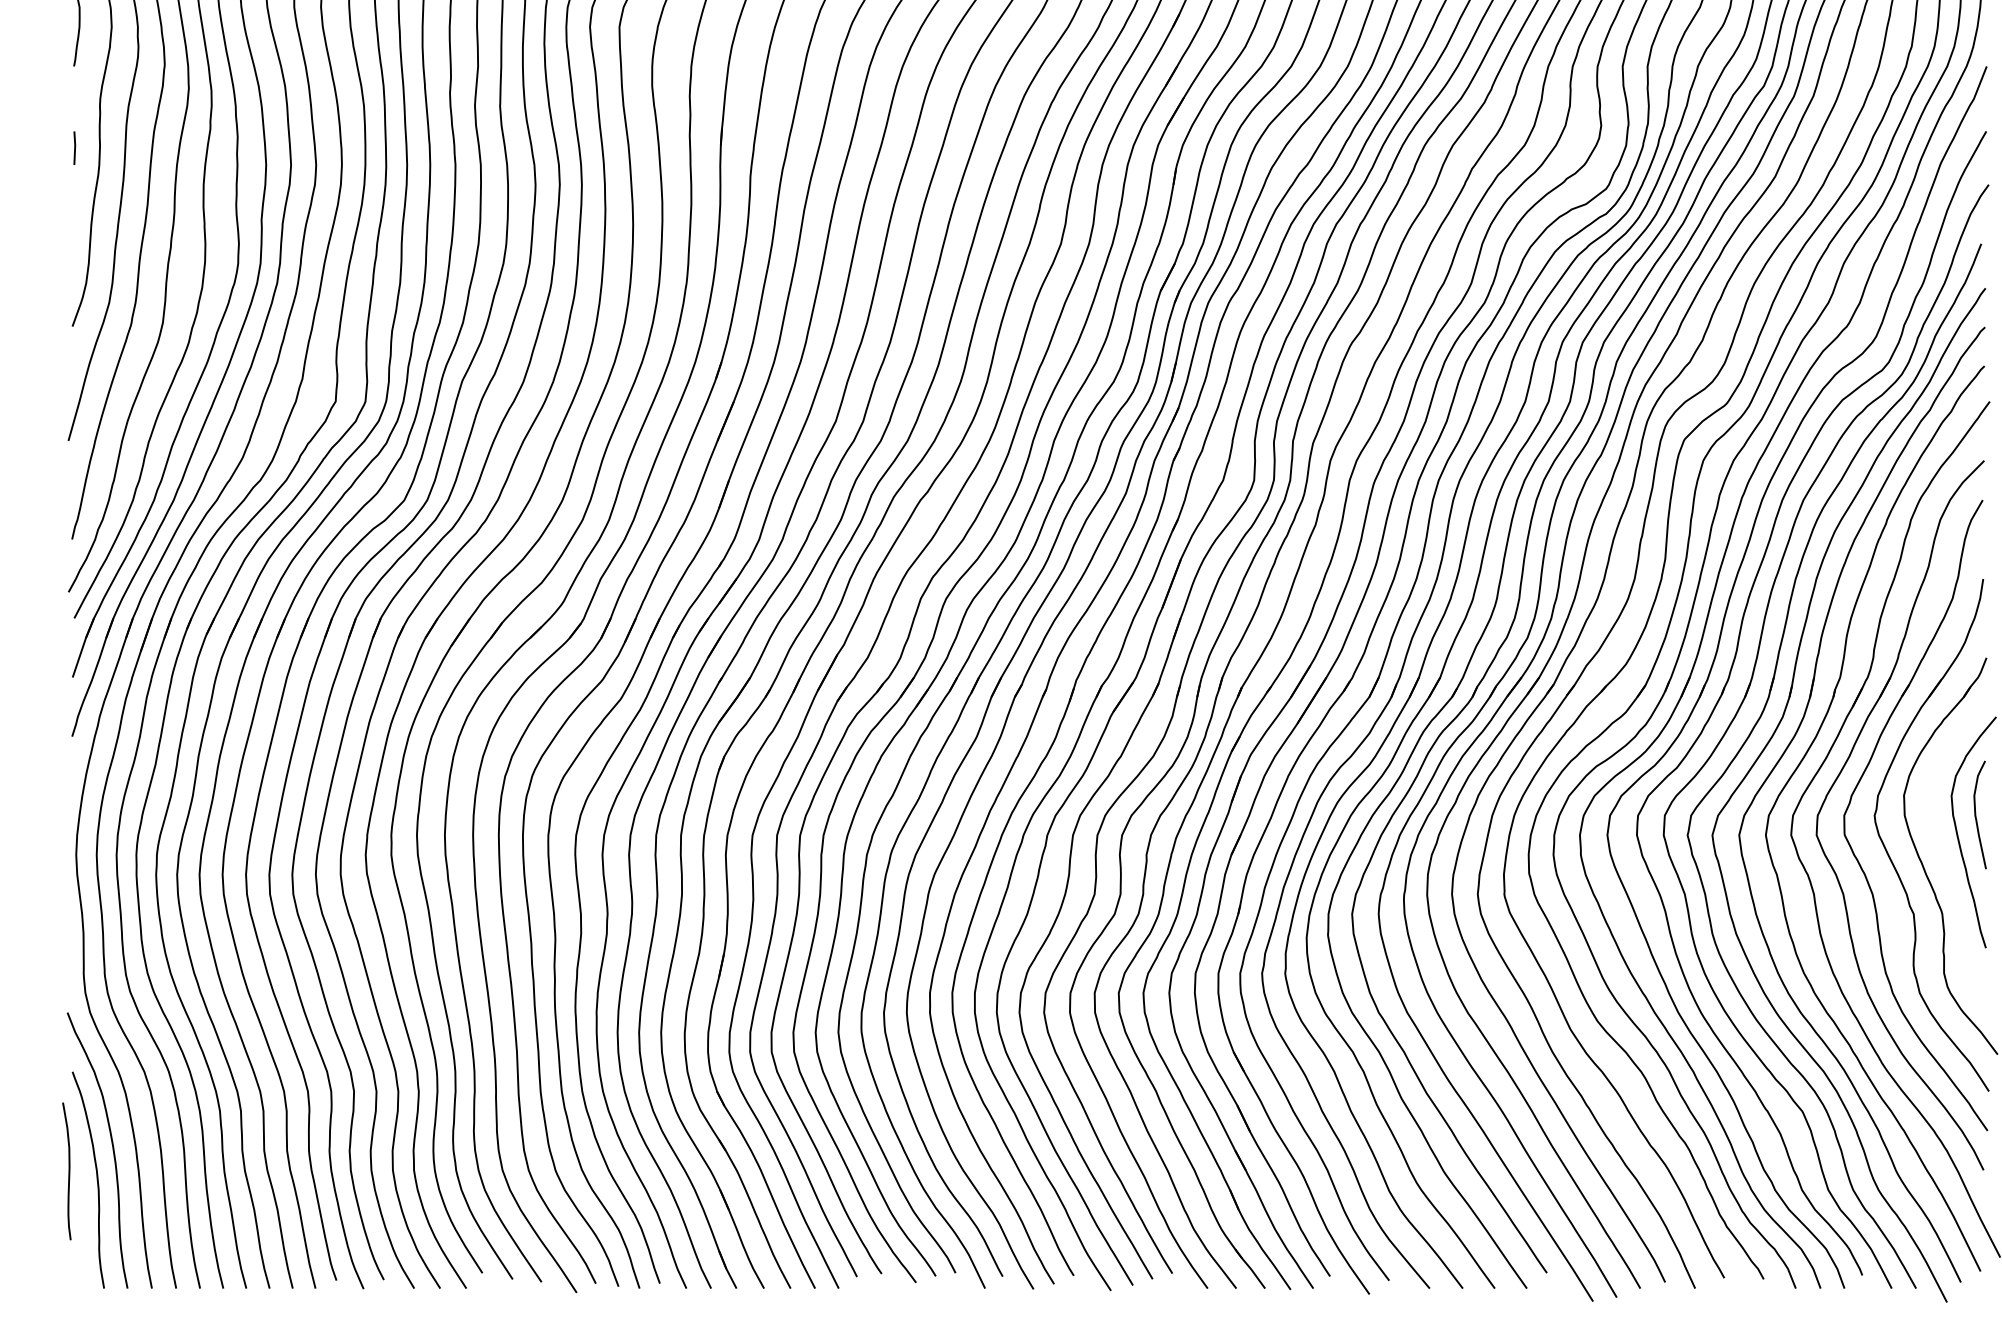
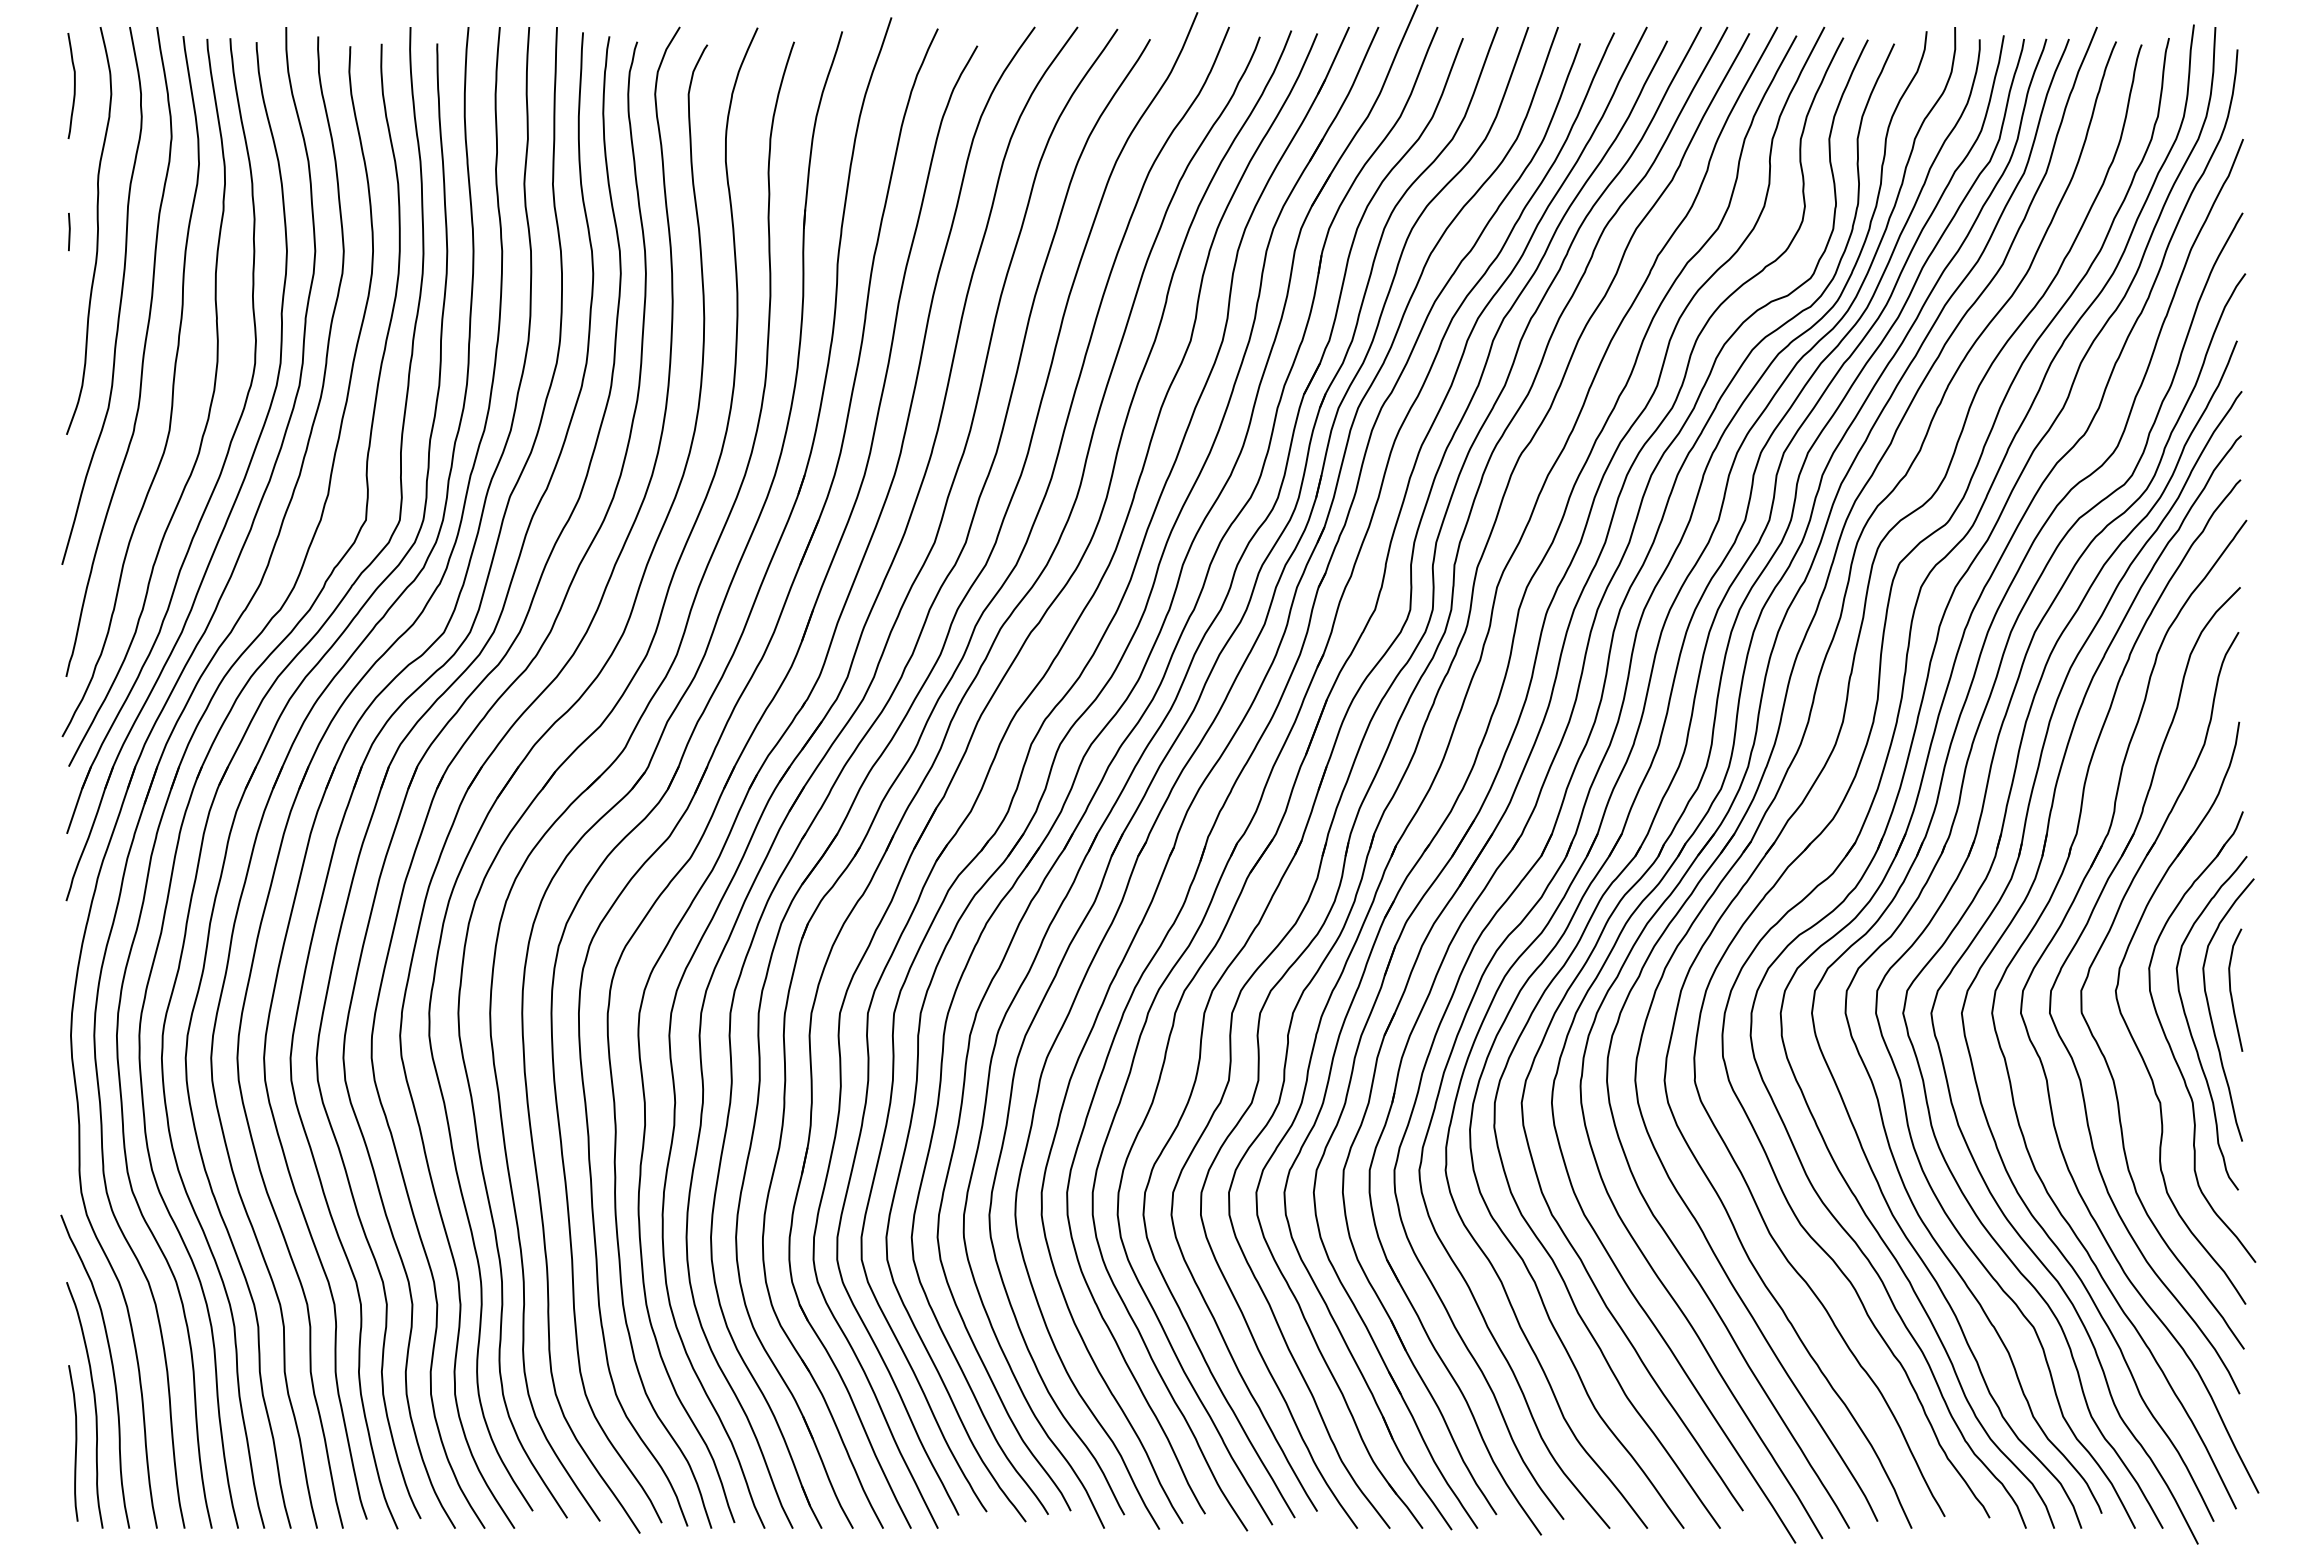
curve: (1941, 851) -> (2191, 1031), added
curve: (68, 1171) -> (75, 1443), moved

